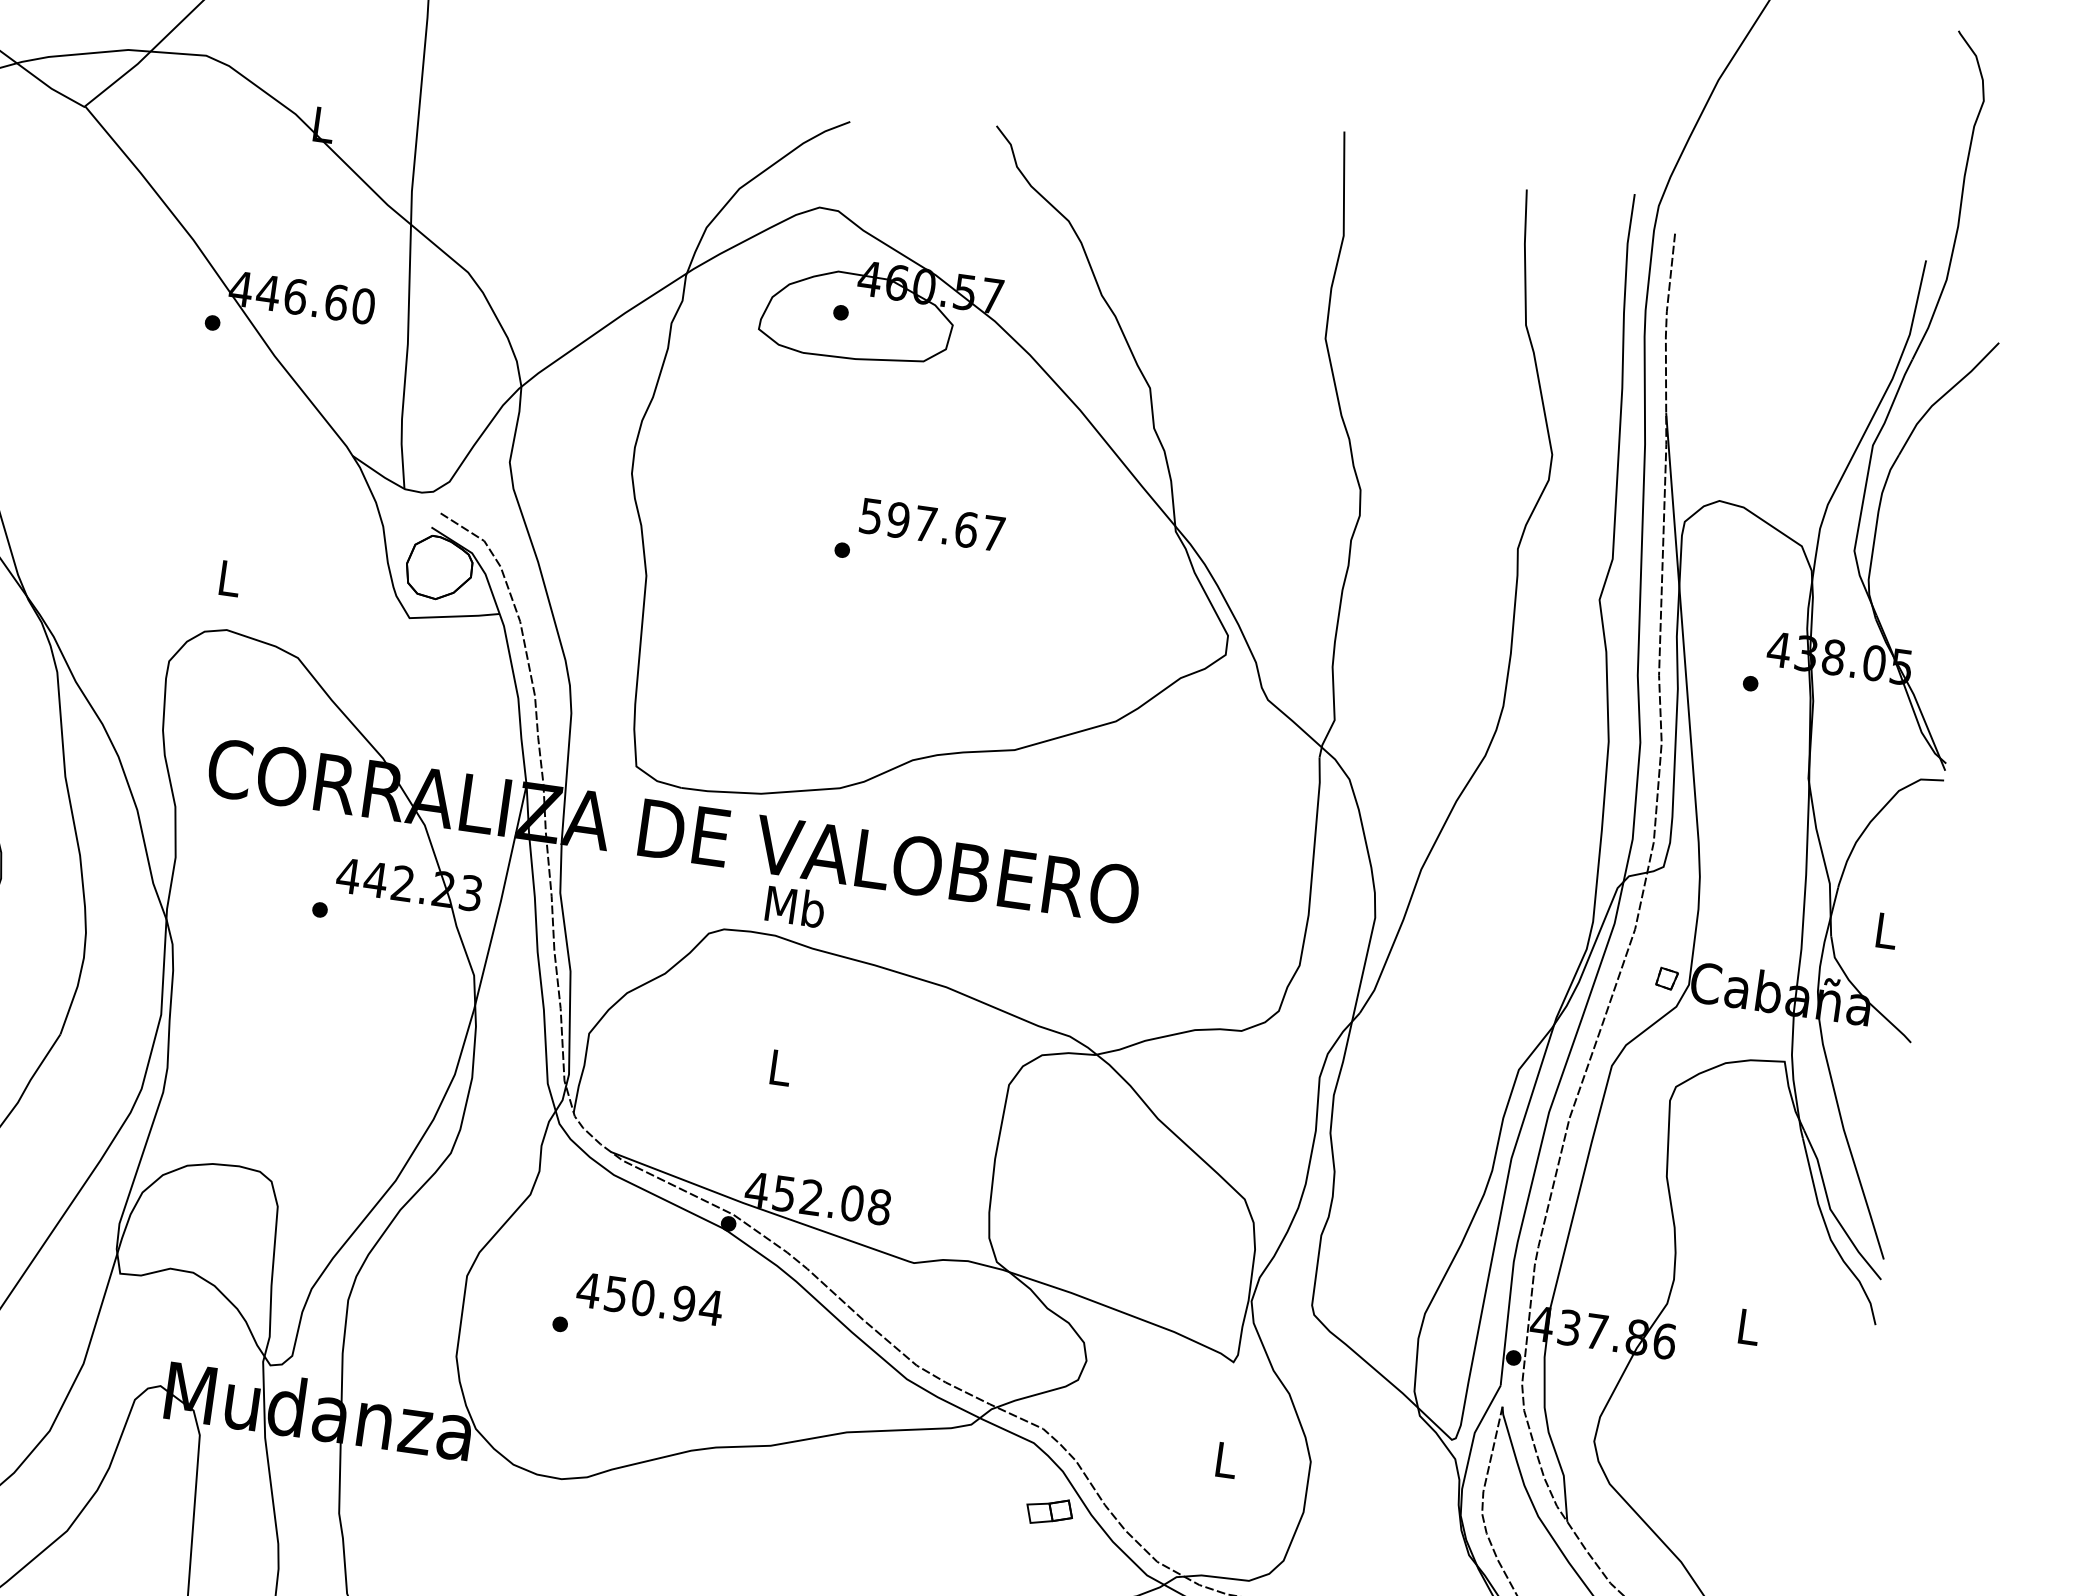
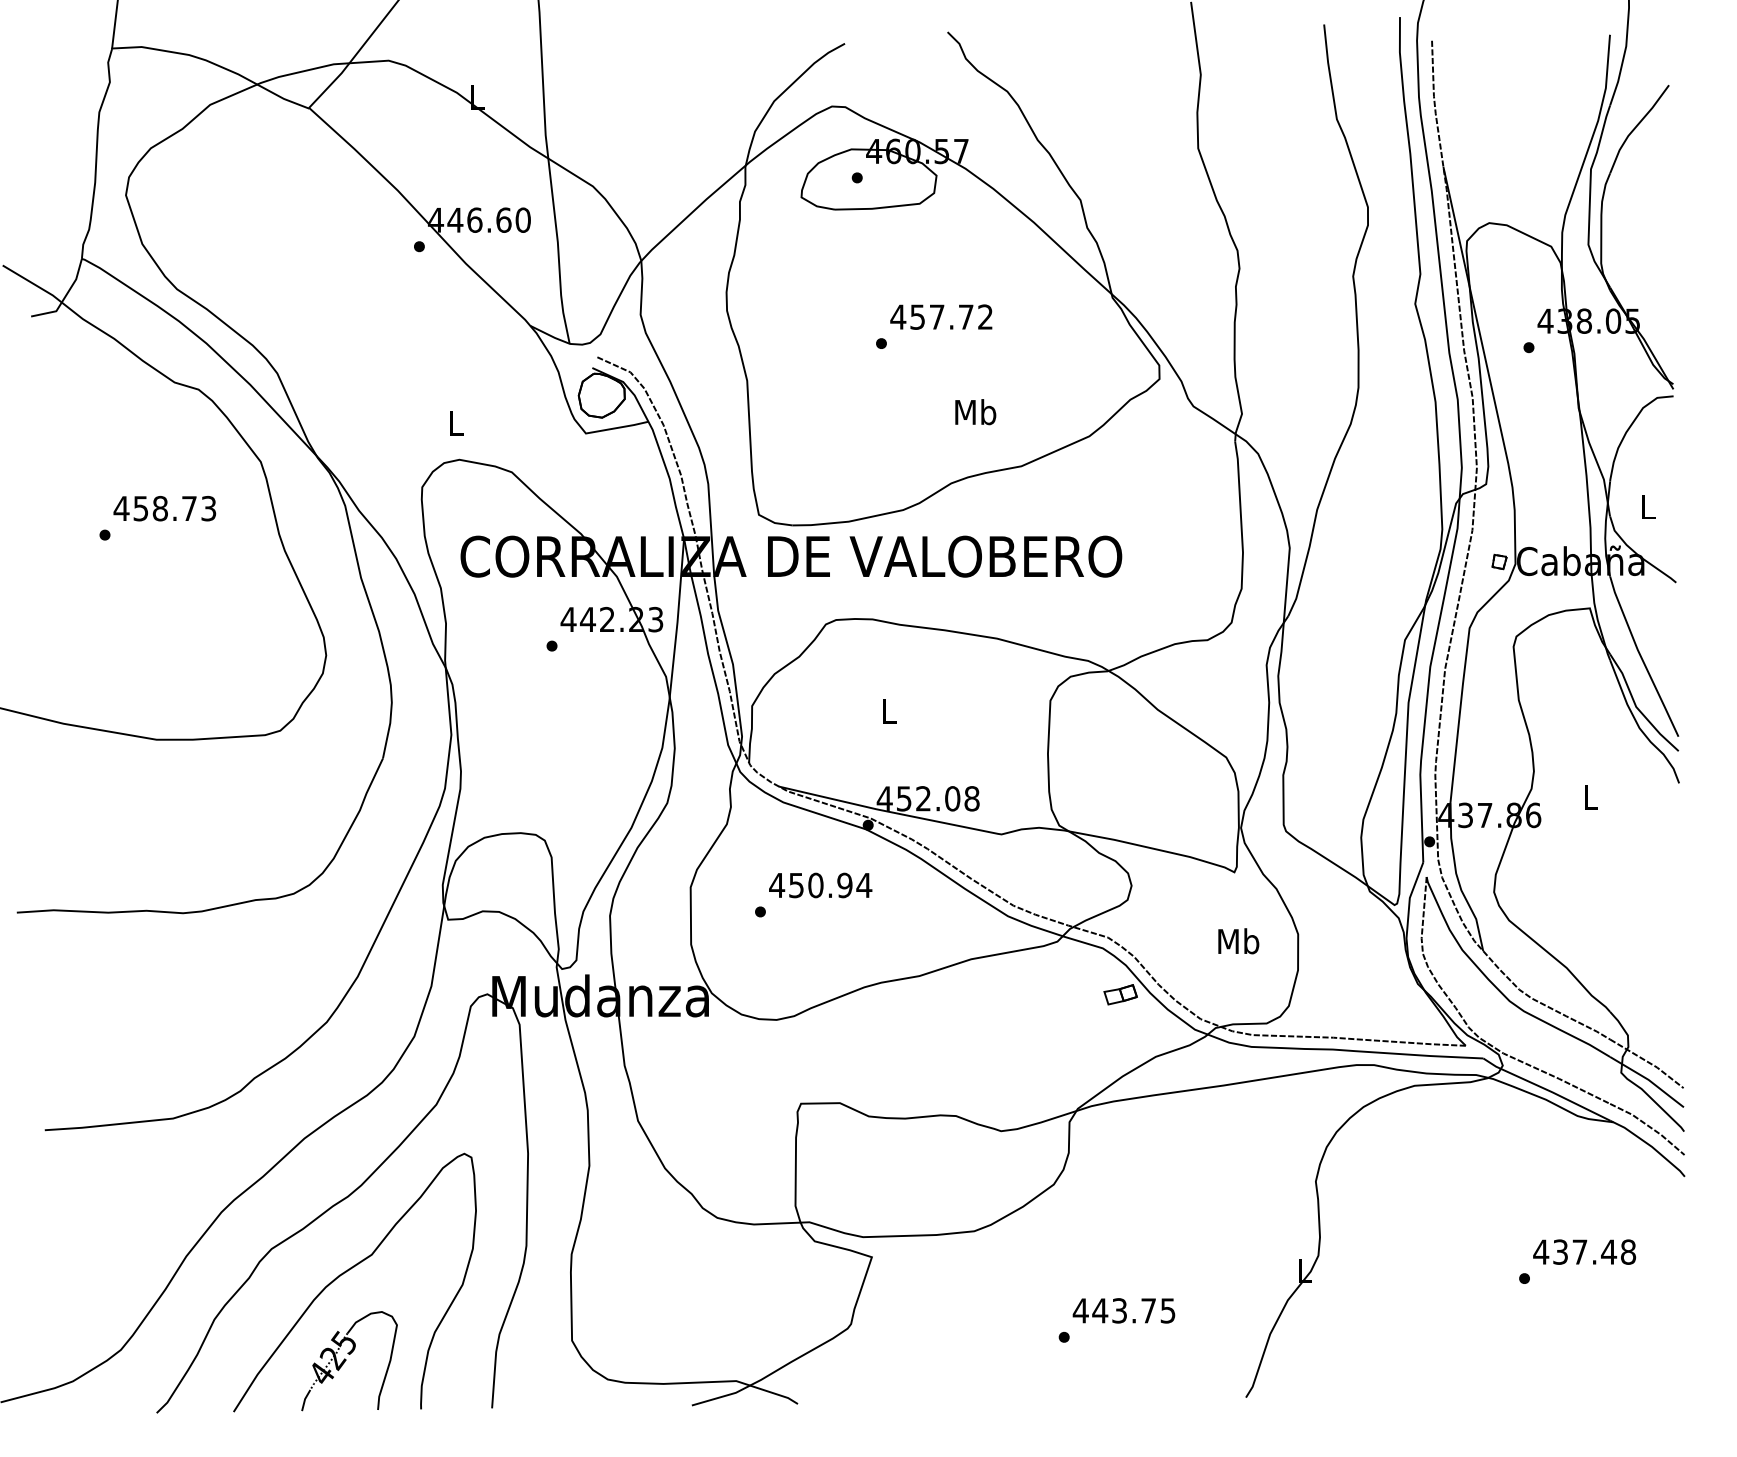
text: (931, 523) -> (941, 316), 597.67 -> 457.72
text: (795, 907) -> (975, 412), moved
text: (1225, 1460) -> (1238, 941), L -> Mb

